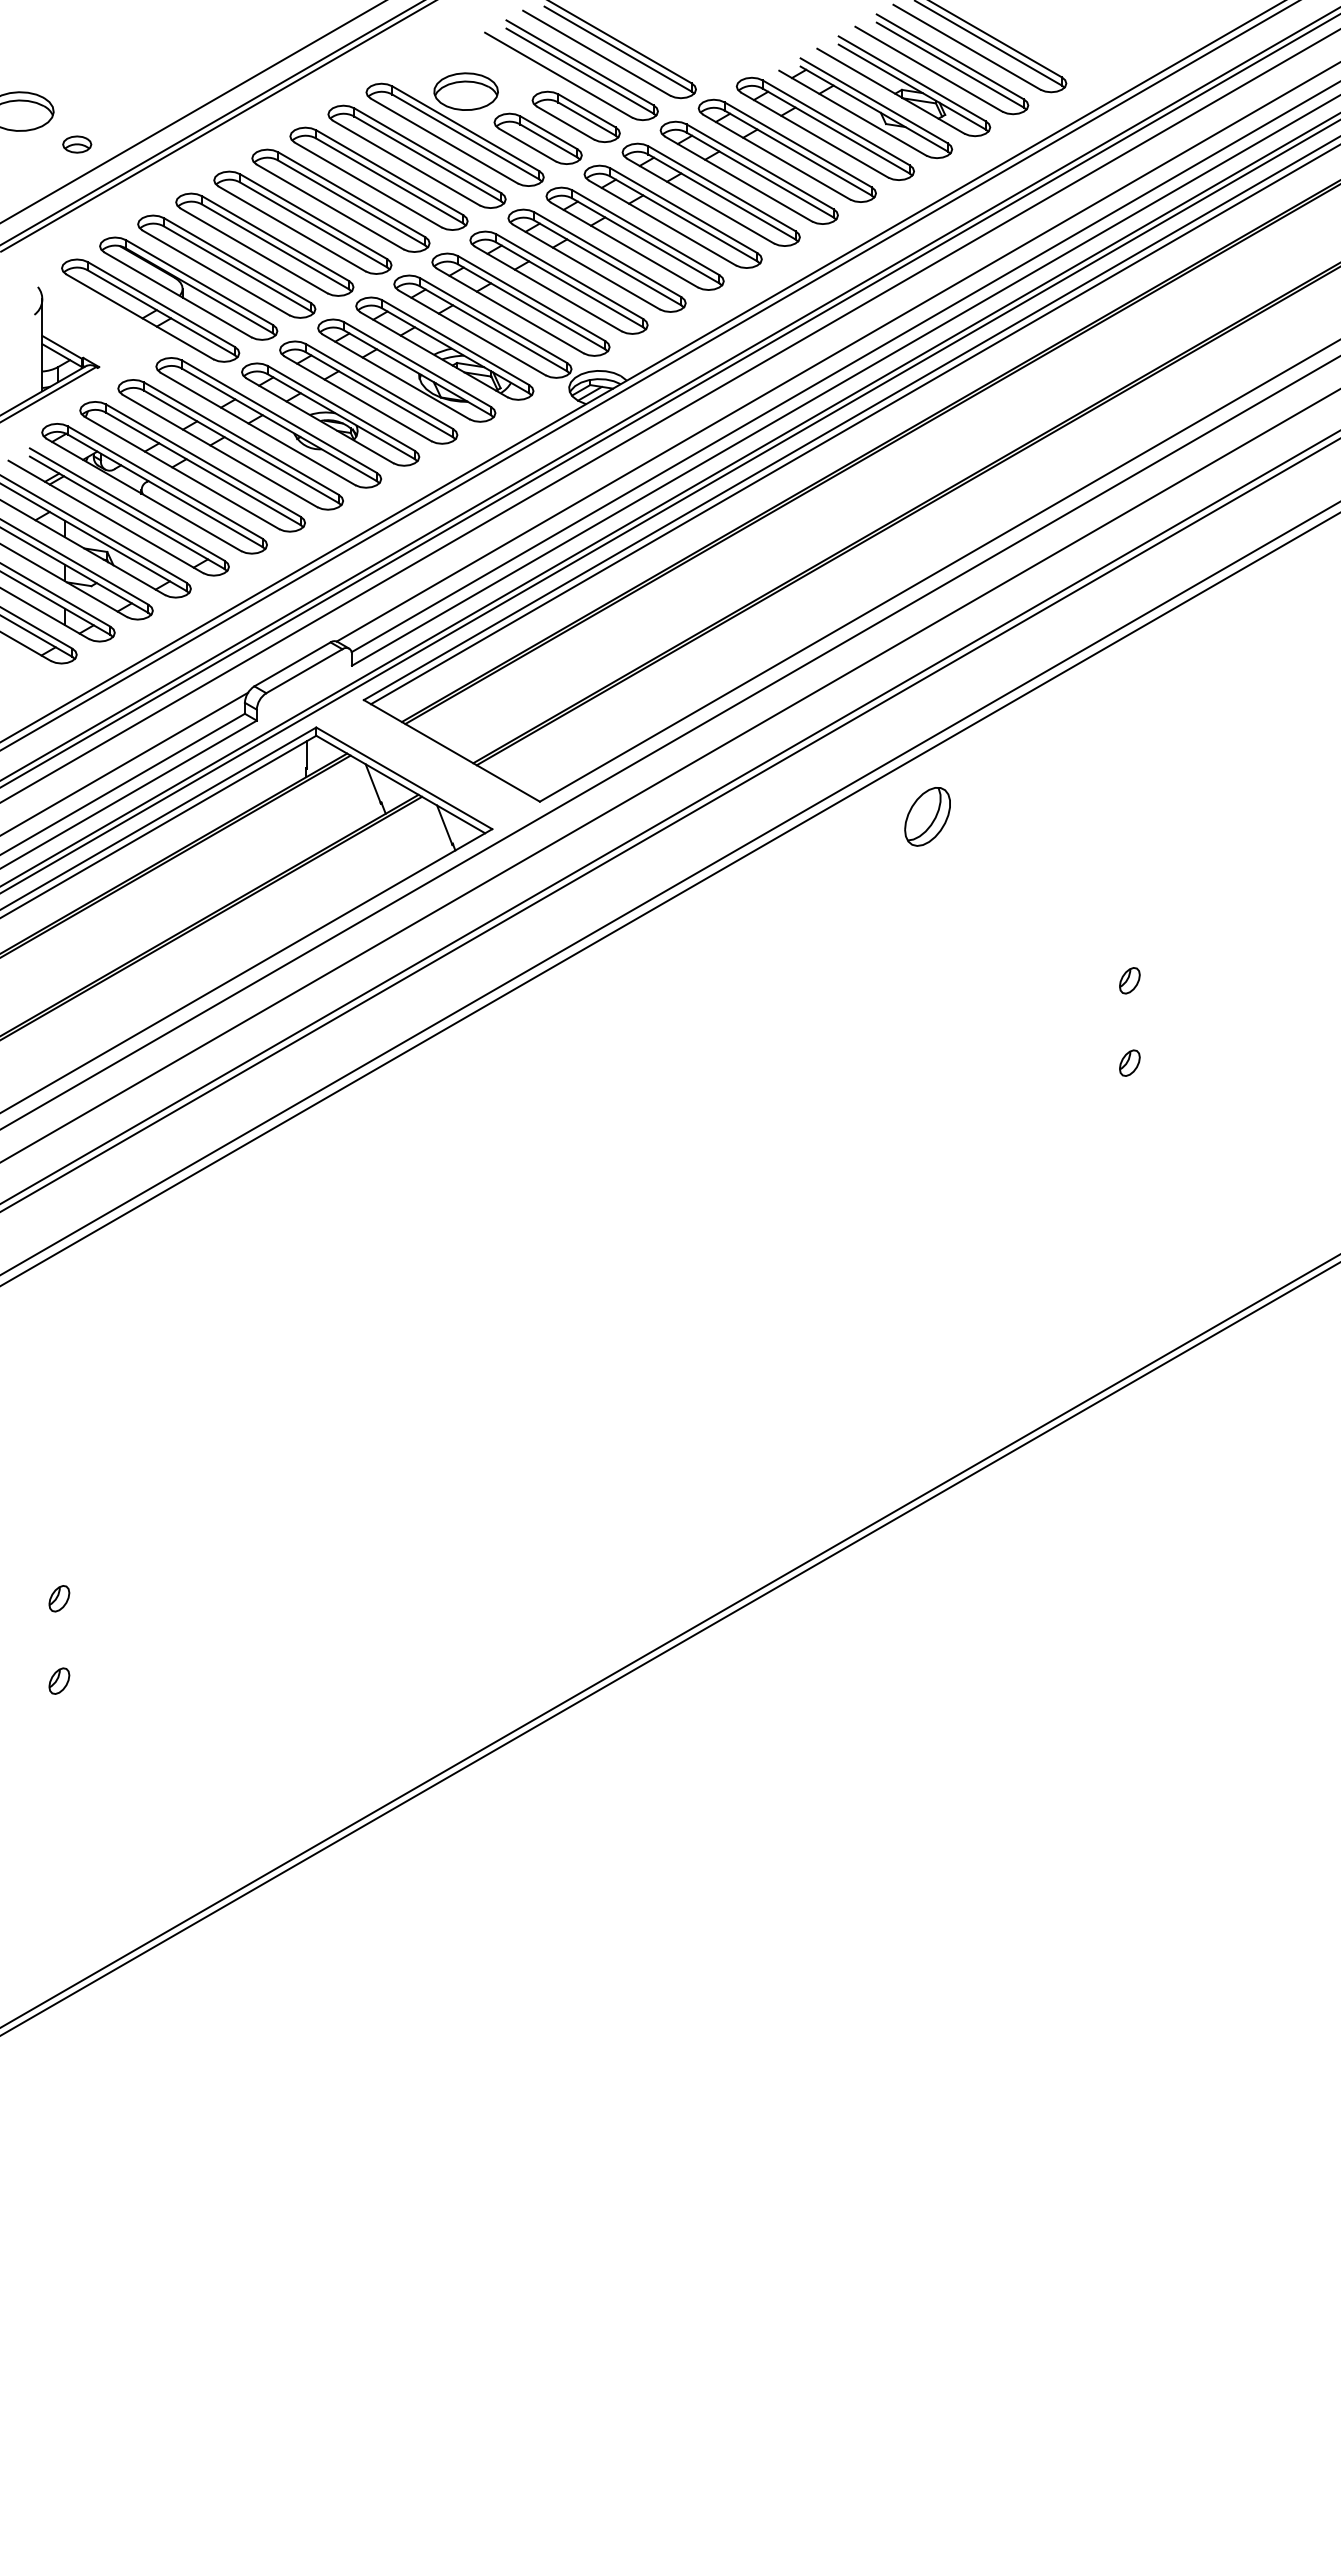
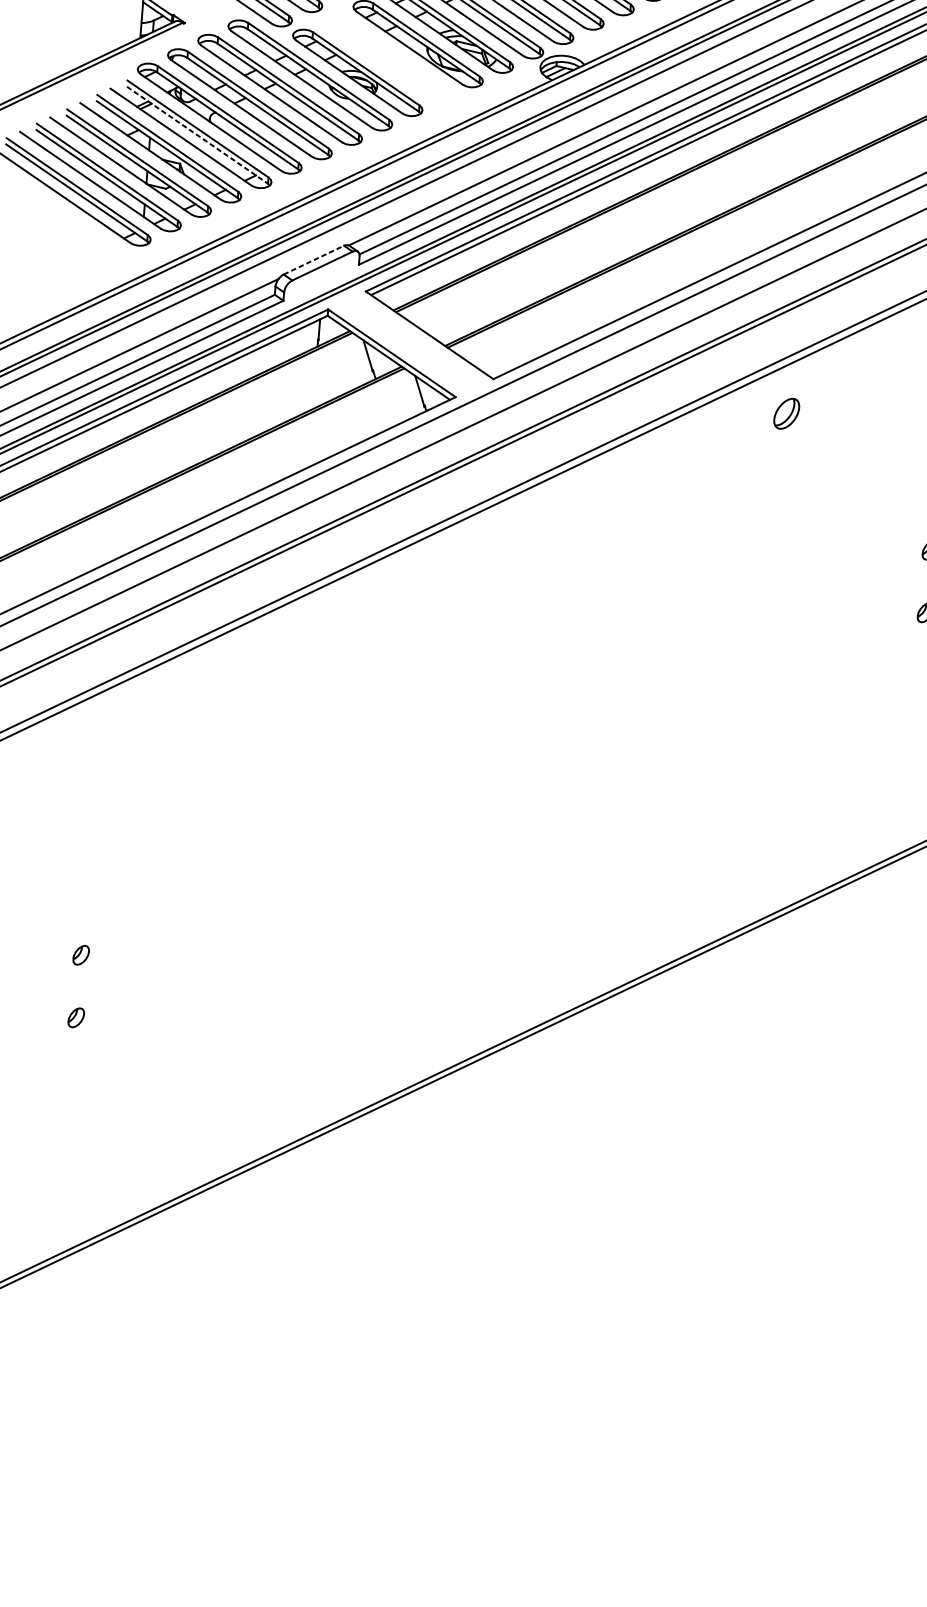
part: (368, 392) -> (387, 58), removed
line: (127, 513) -> (197, 135), solid -> dashed
line: (292, 664) -> (313, 260), solid -> dashed
part: (927, 816) -> (786, 413), size x0.7

